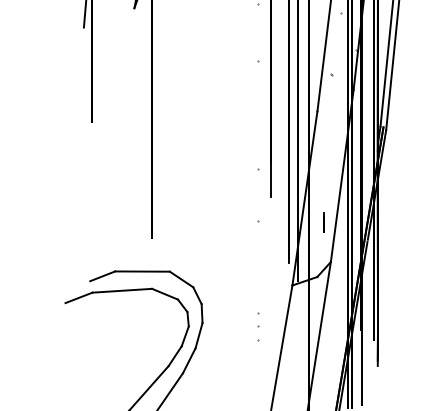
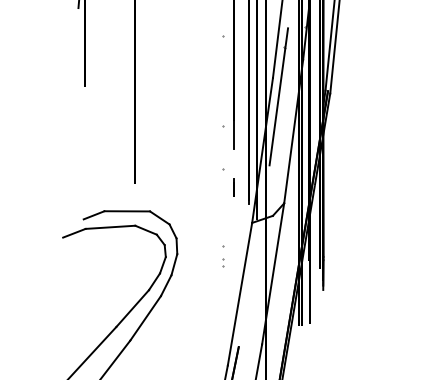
line: (324, 133) -> (278, 96), added
line: (322, 222) -> (233, 187), moved
part: (258, 332) -> (223, 262), size x0.62

